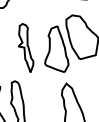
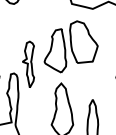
part: (24, 47) -> (28, 63), moved

